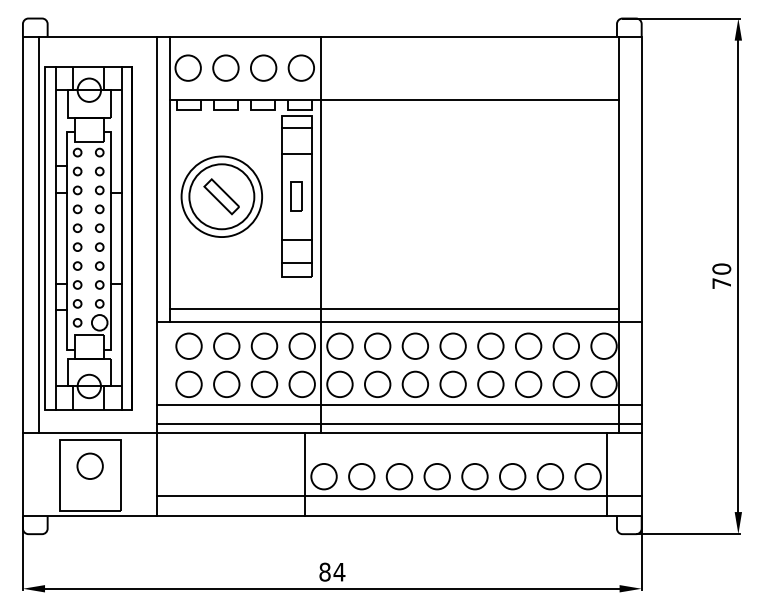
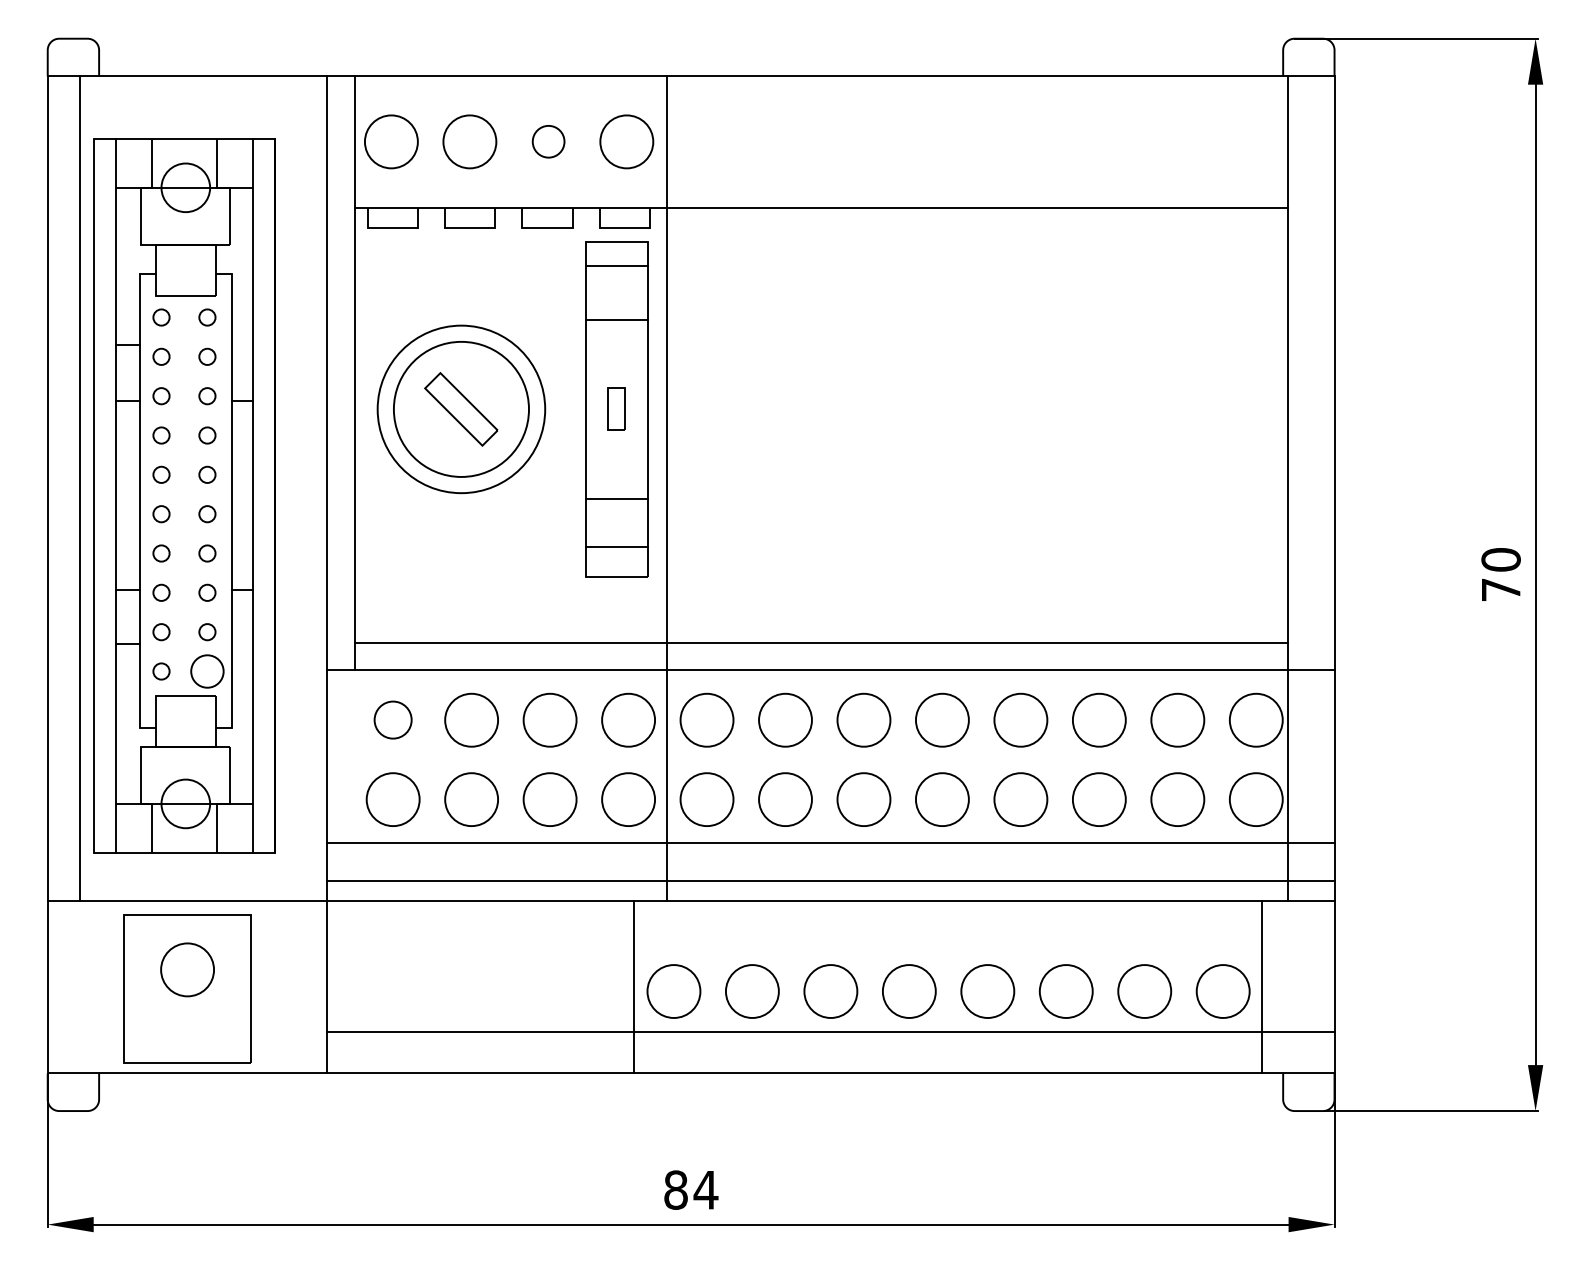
circle: (263, 67) -> (548, 140), size x0.6
part: (296, 196) -> (616, 408), size x0.7
circle: (188, 345) -> (392, 718), size x0.7

